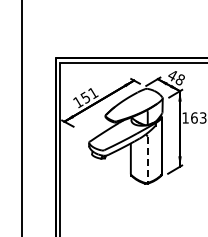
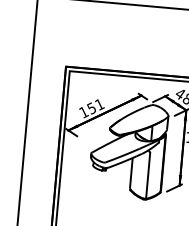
line: (147, 160) -> (147, 176), dashed -> solid

